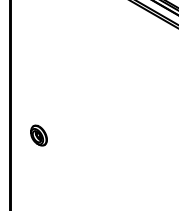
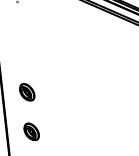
part: (38, 89) -> (26, 92), added

